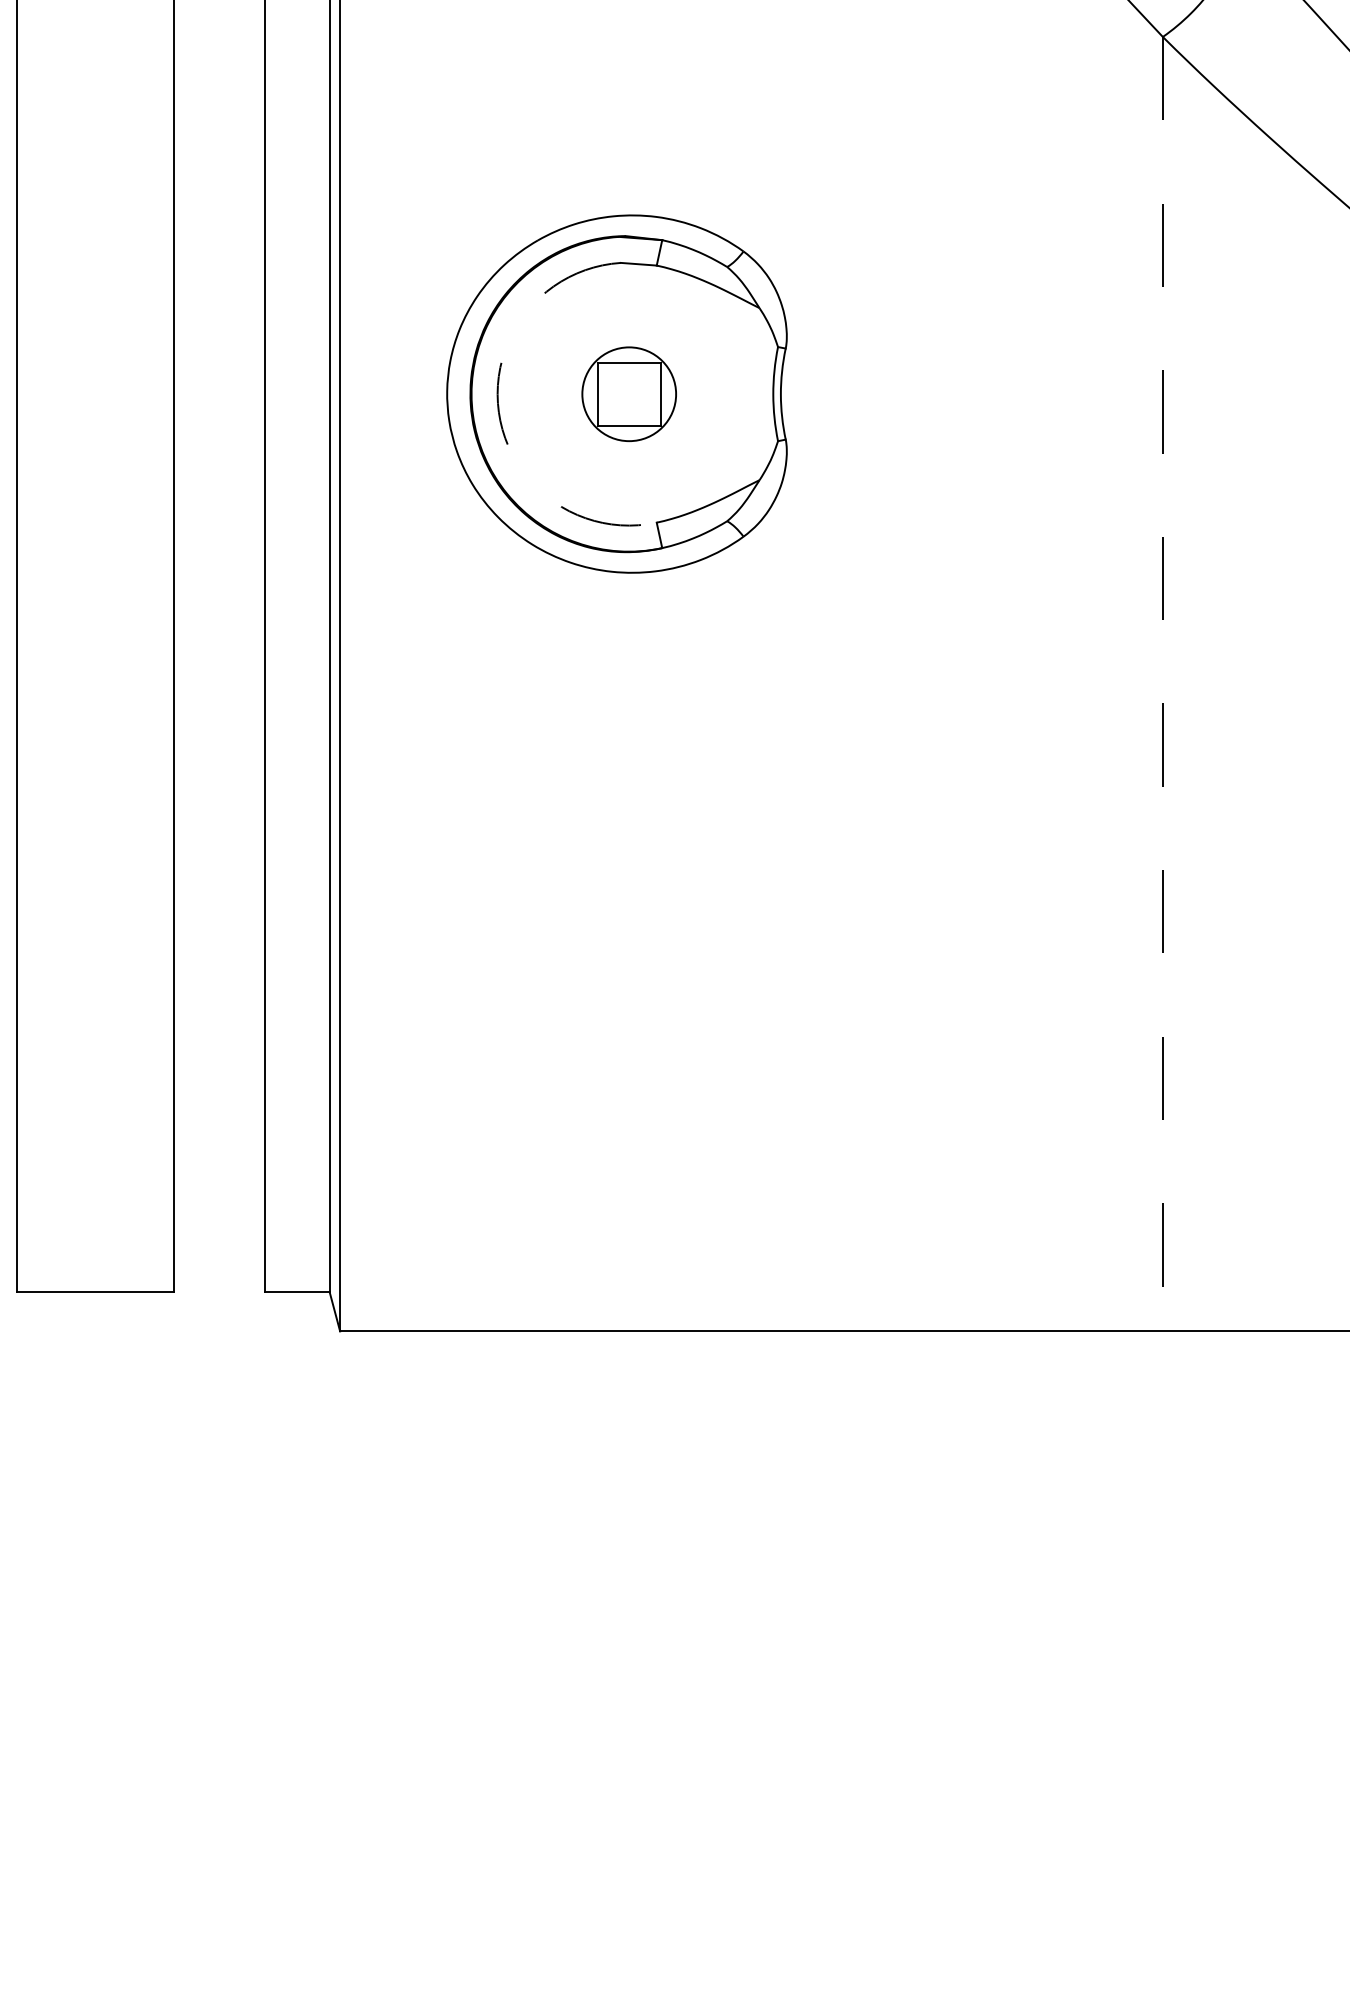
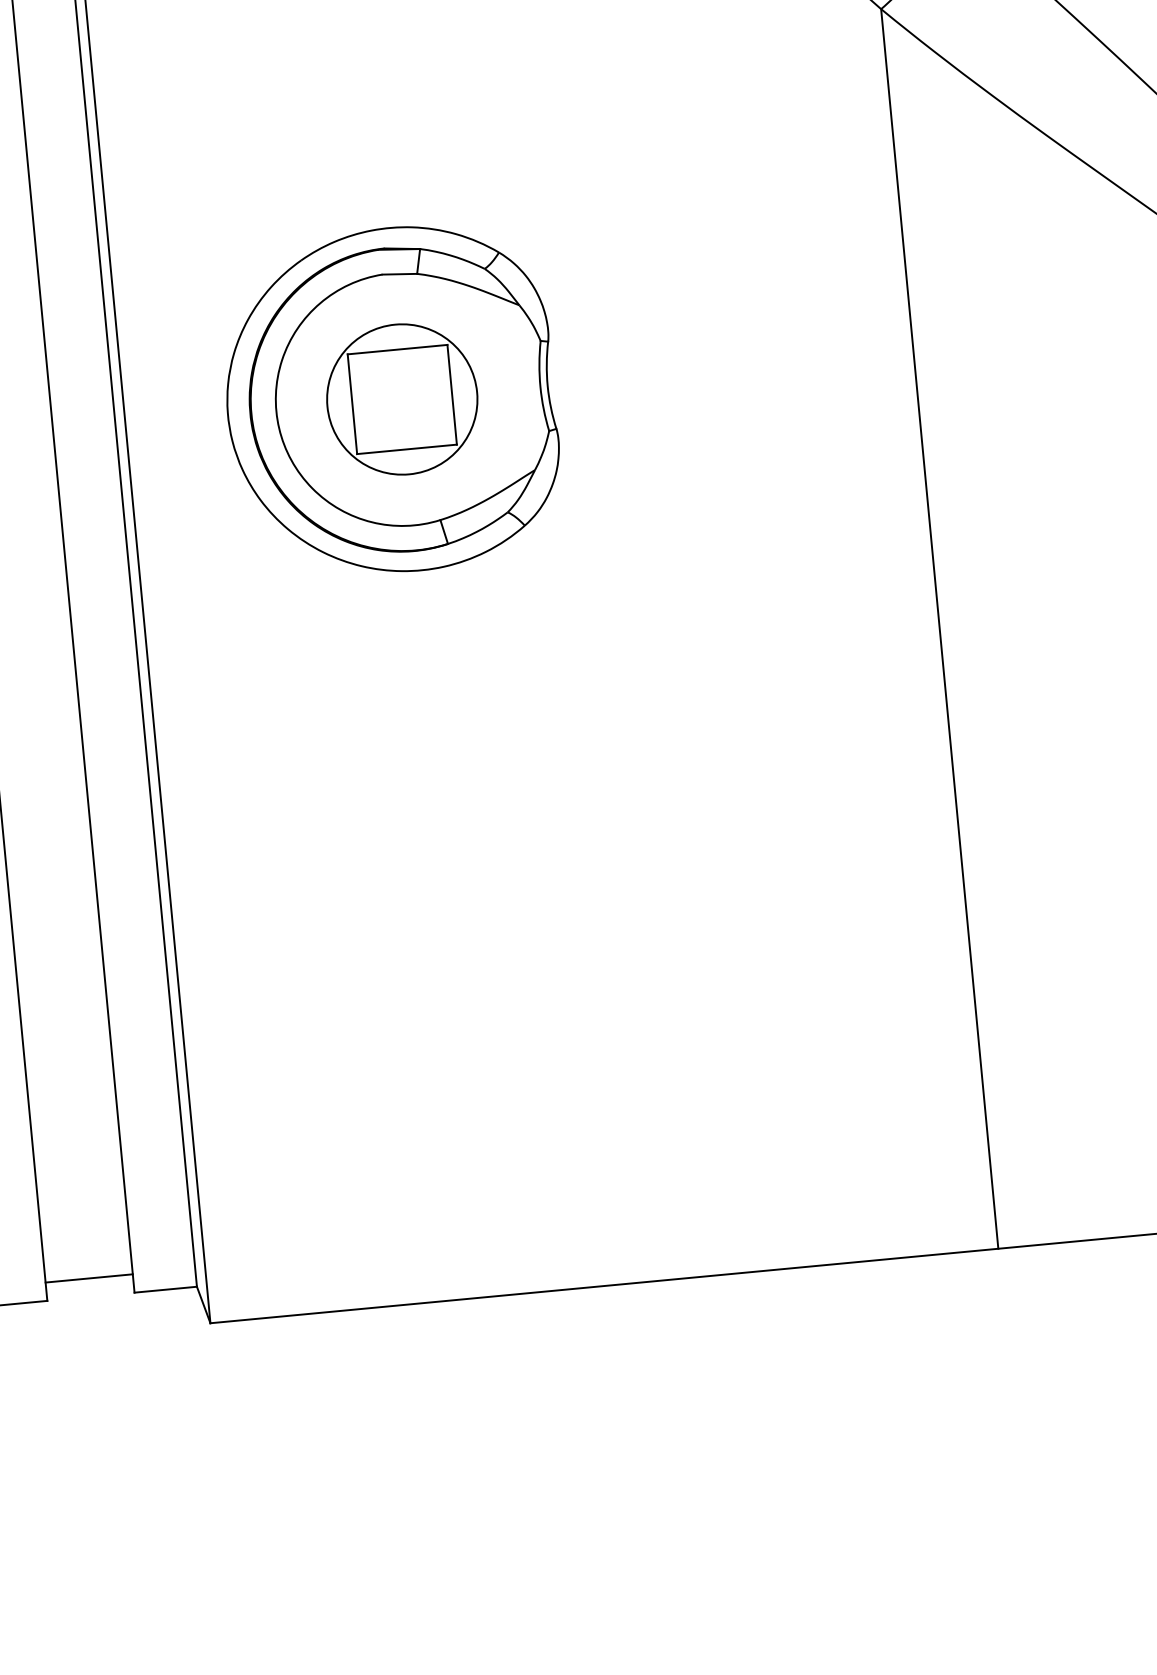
part: (629, 394) -> (402, 399), size x1.67
arc: (498, 412) -> (278, 428), dashed -> solid
line: (1162, 684) -> (939, 629), dashed -> solid
line: (218, 1273) -> (88, 1278), added

